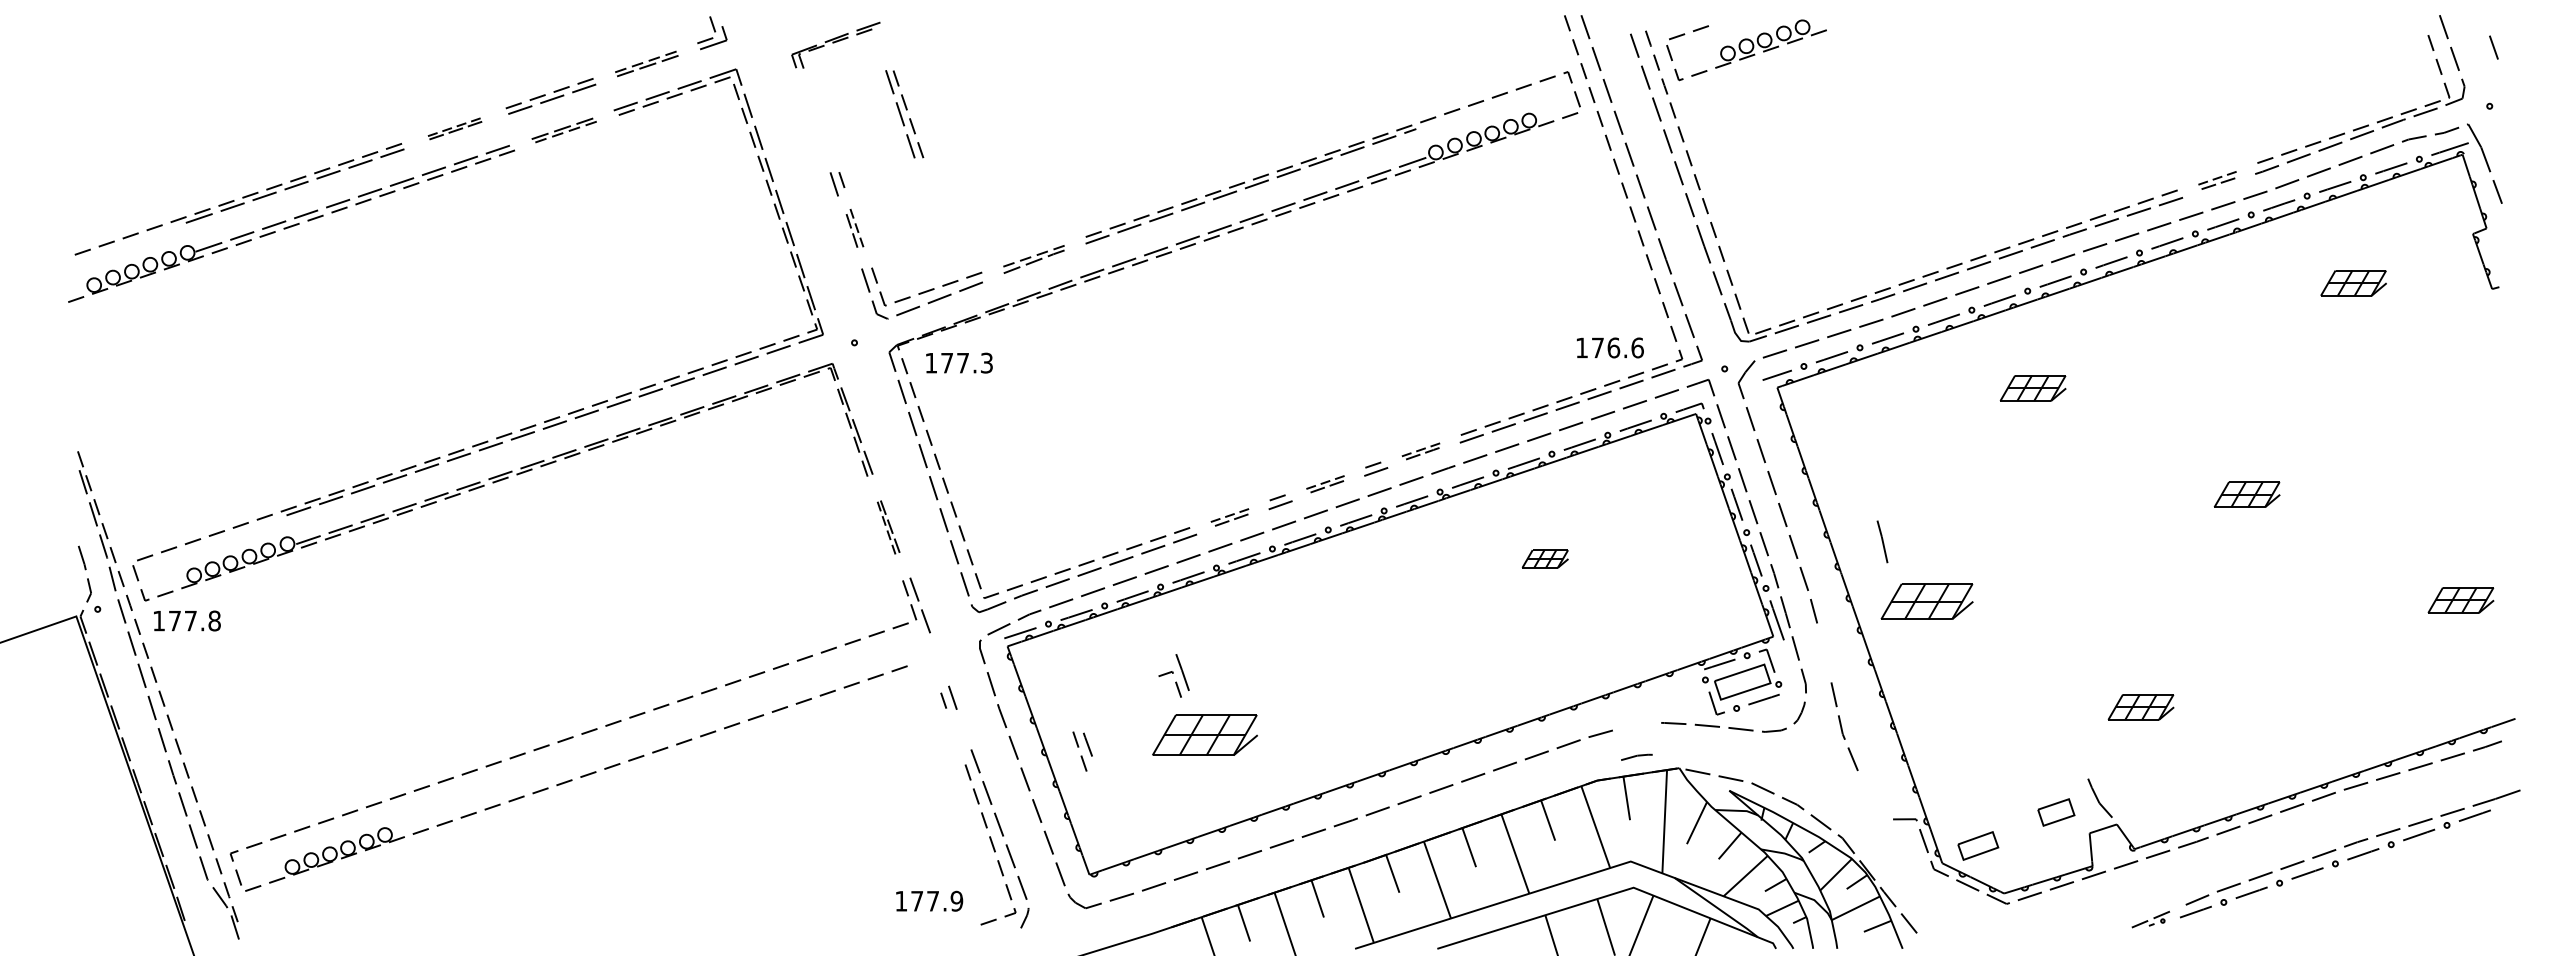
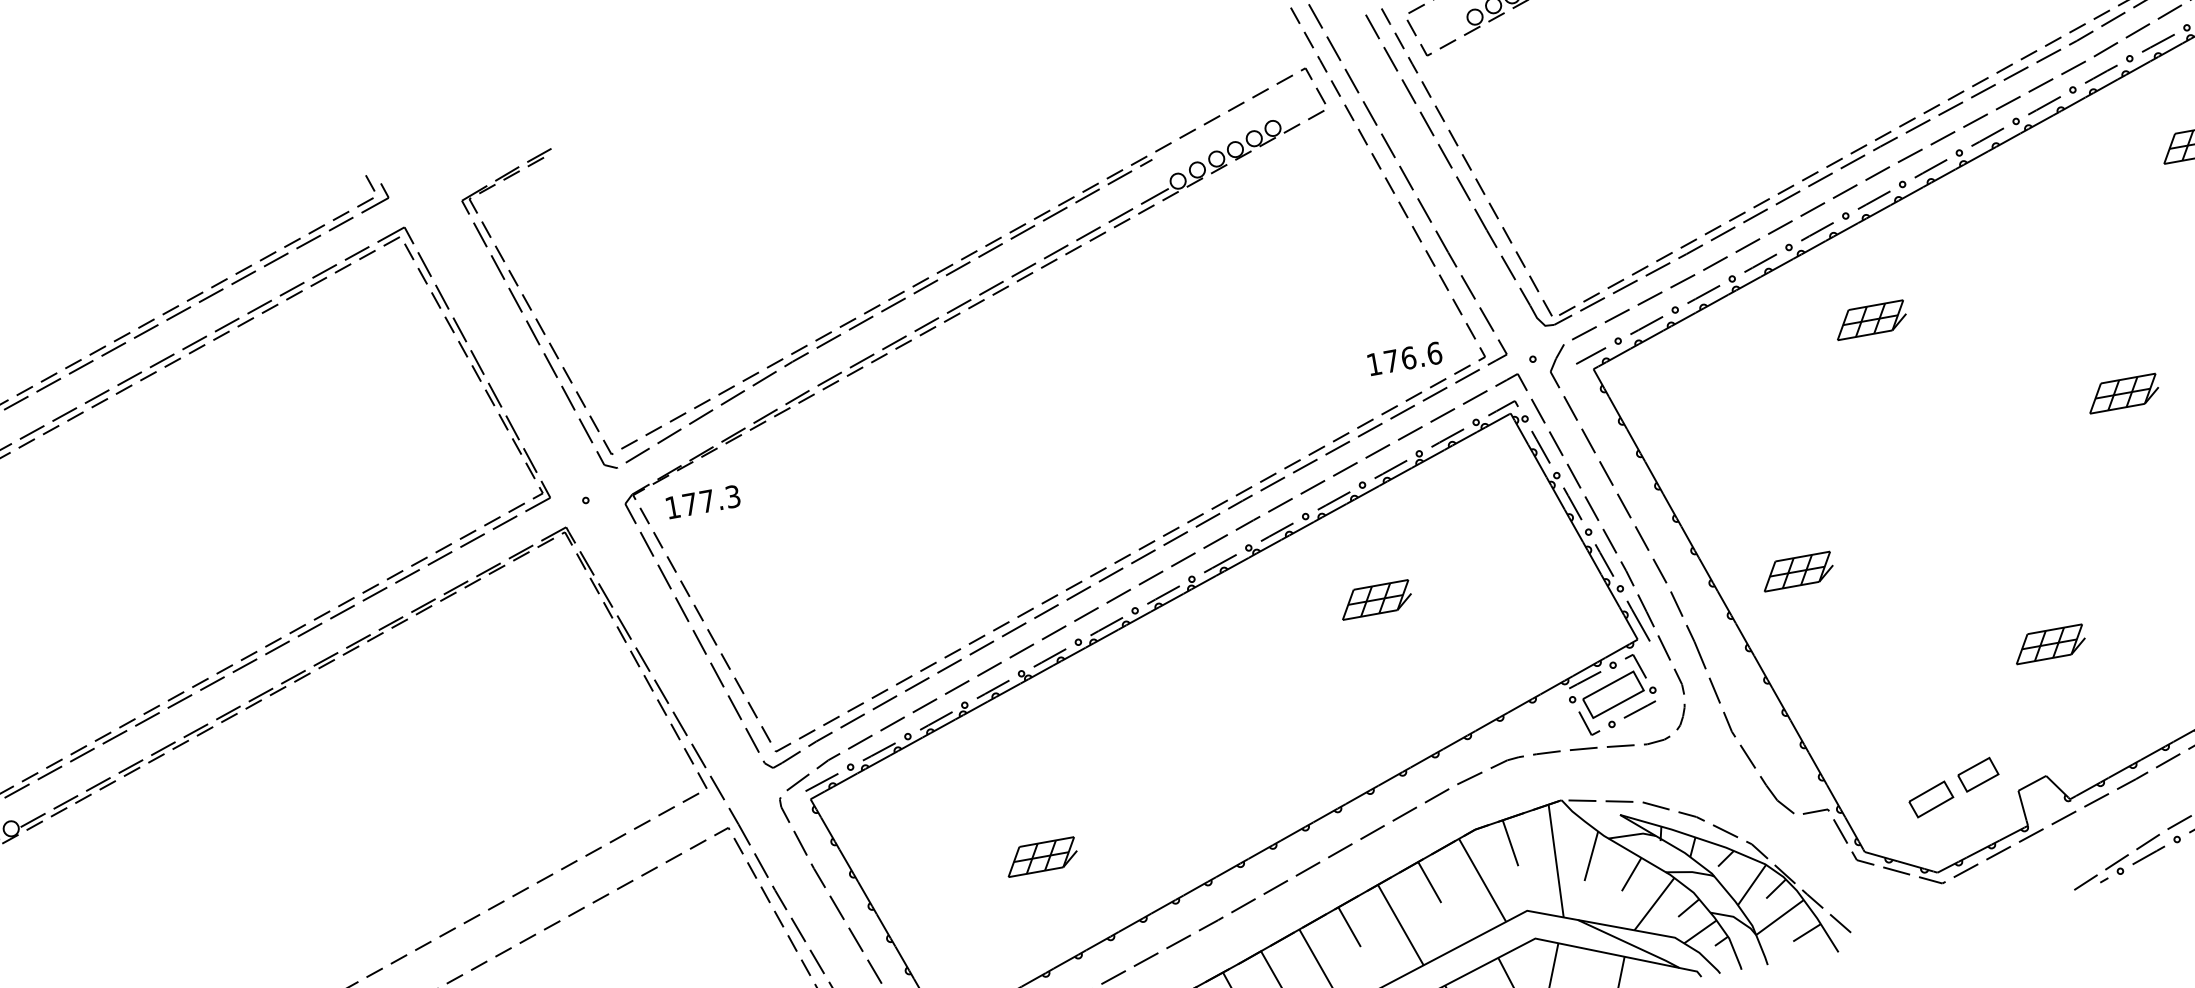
part: (646, 63) -> (306, 238), size x1.43
part: (904, 114) -> (502, 267), moved
part: (454, 128) -> (111, 346), size x1.67
part: (563, 130) -> (229, 327), size x1.43
part: (2217, 180) -> (2029, 59), size x1.67
part: (854, 228) -> (563, 376), size x1.67
part: (1033, 259) -> (763, 375), size x1.43
part: (1420, 451) -> (1219, 507), size x1.67
part: (1325, 483) -> (1123, 561), size x1.67
part: (1229, 517) -> (1025, 616), size x1.67
part: (888, 527) -> (658, 693), size x1.67
line: (1882, 541) -> (1696, 646), moved
part: (1545, 558) -> (1375, 599), size x1.43
part: (1927, 601) -> (1797, 571), size x0.71
part: (1173, 675) -> (730, 831), moved
part: (1204, 735) -> (1041, 857), size x0.62
part: (1082, 751) -> (775, 906), moved
part: (1636, 756) -> (1506, 761), moved
part: (2099, 797) -> (1776, 794), moved
part: (1978, 845) -> (1931, 798), moved
part: (2150, 919) -> (2101, 872), size x1.43

